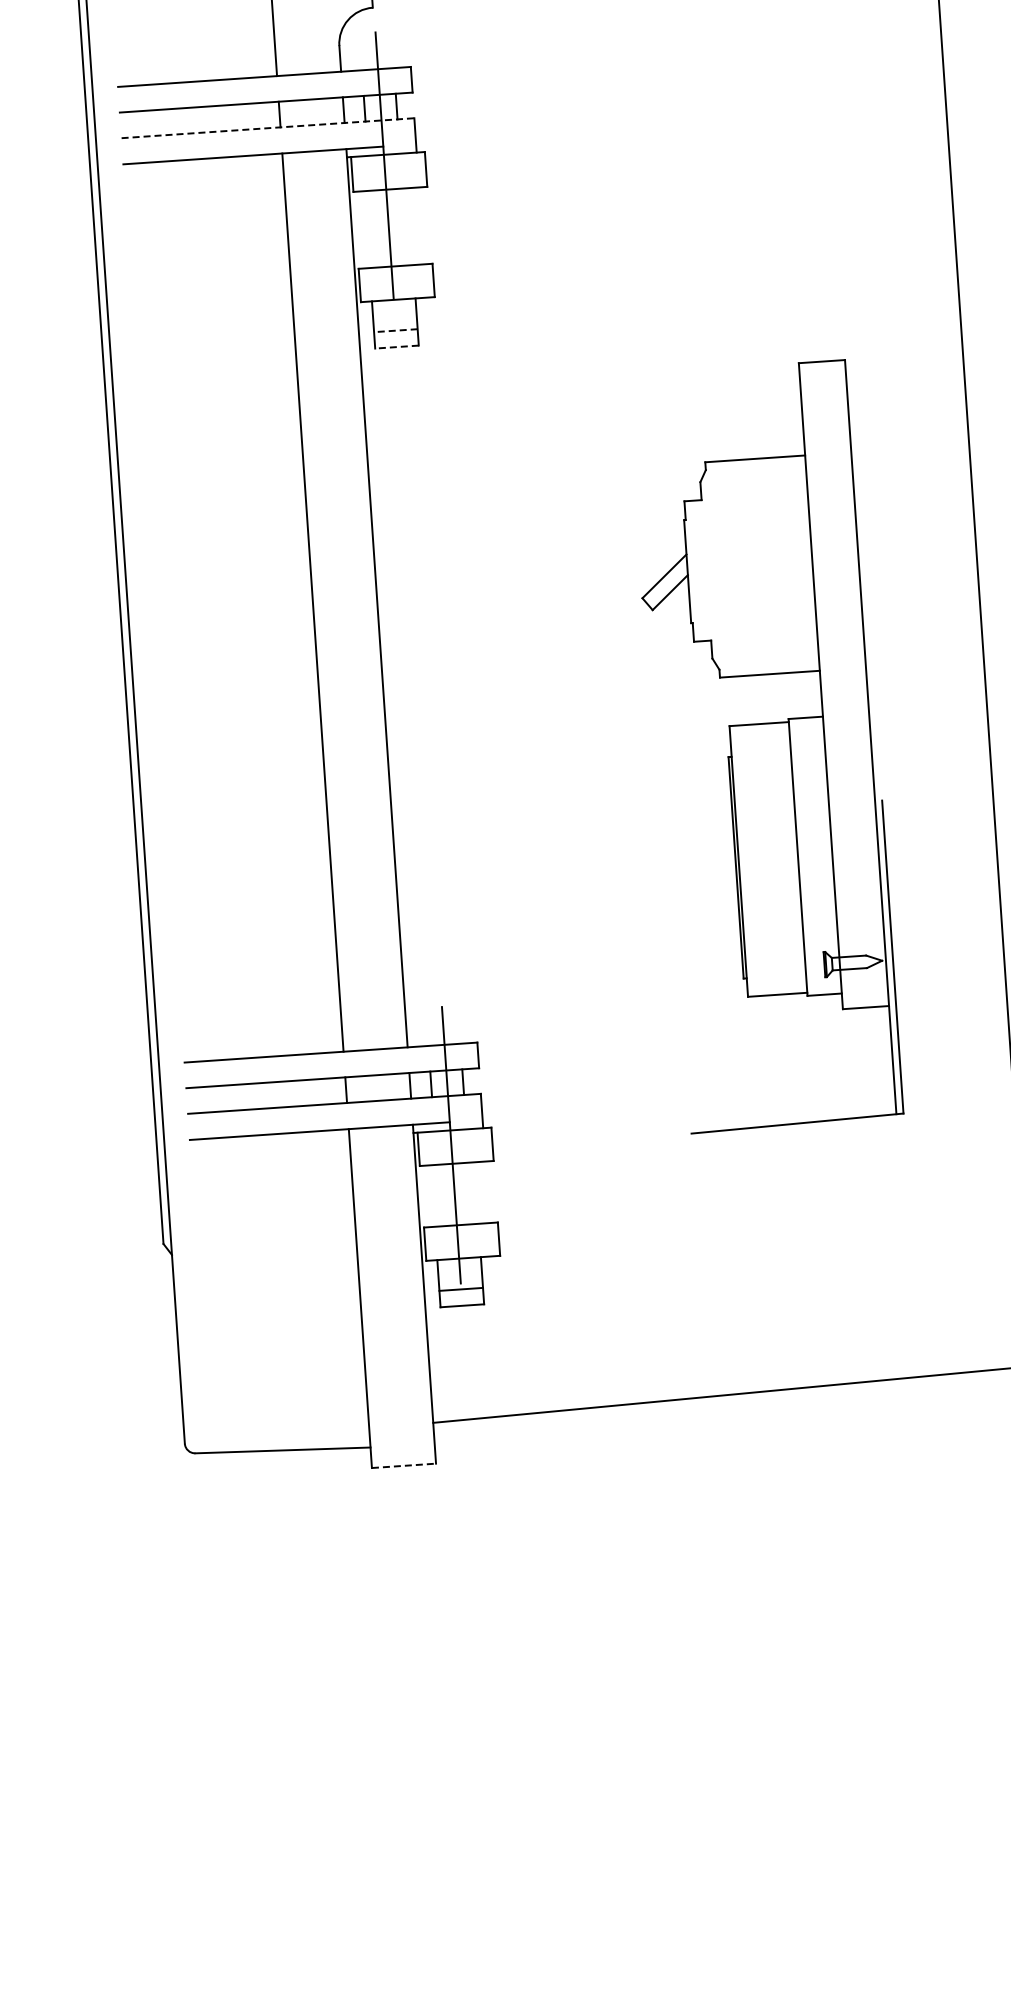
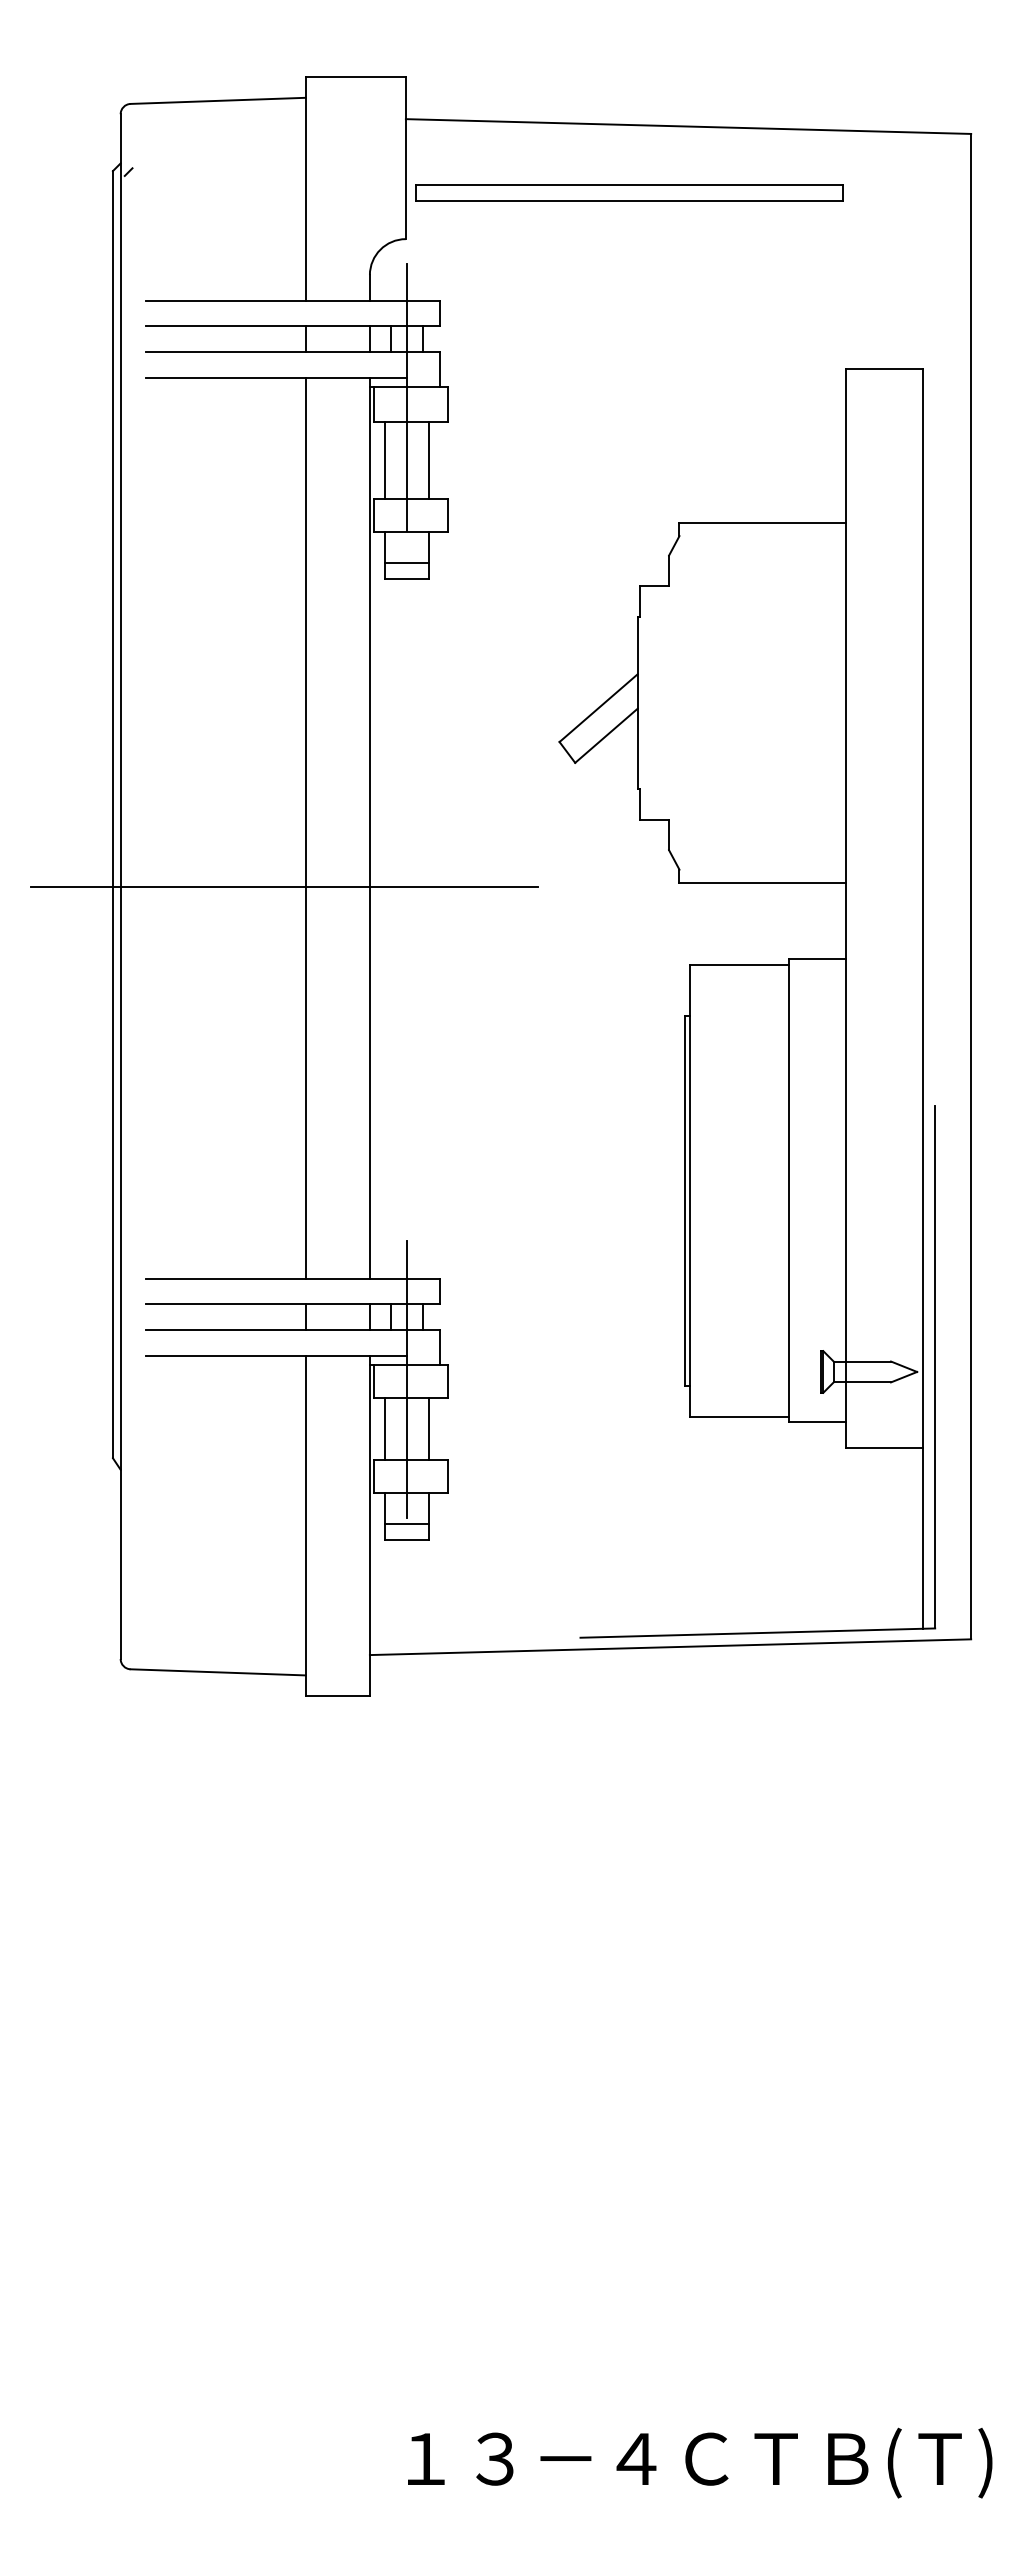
line: (268, 128) -> (293, 352), dashed -> solid
line: (410, 226) -> (428, 459), added
line: (367, 228) -> (385, 459), added
line: (395, 330) -> (406, 562), dashed -> solid
line: (396, 347) -> (406, 579), dashed -> solid
line: (294, 661) -> (283, 886), added
part: (765, 747) -> (747, 1003), size x1.67
line: (476, 1192) -> (428, 1428), added
line: (433, 1195) -> (385, 1428), added
line: (404, 1465) -> (338, 1695), dashed -> solid

